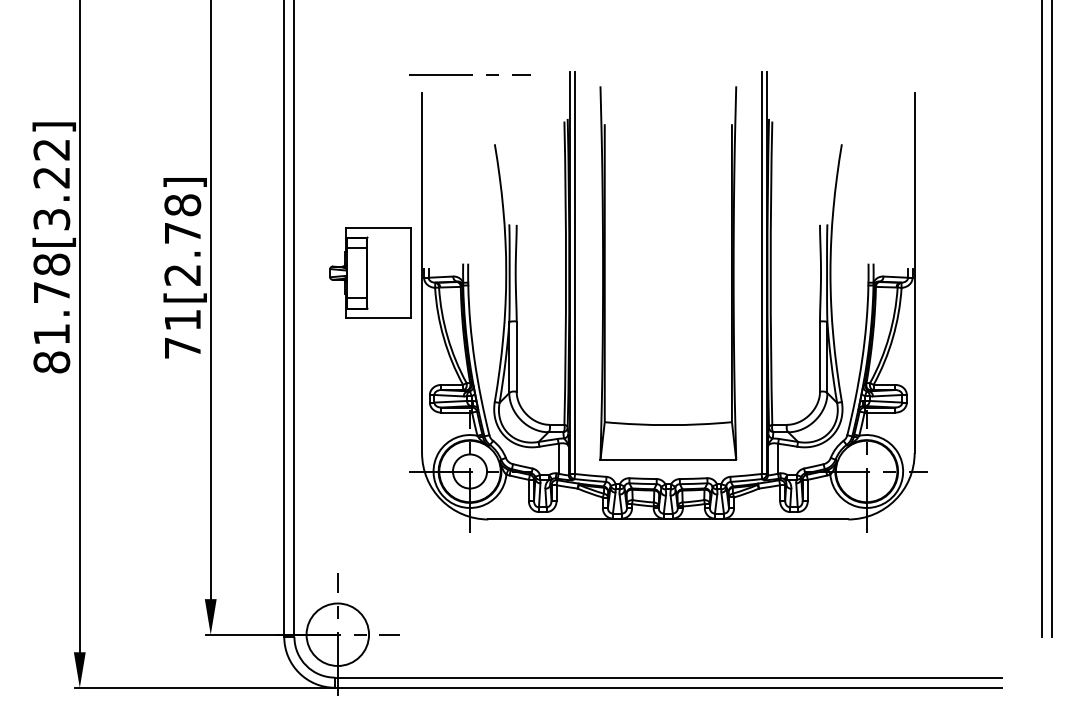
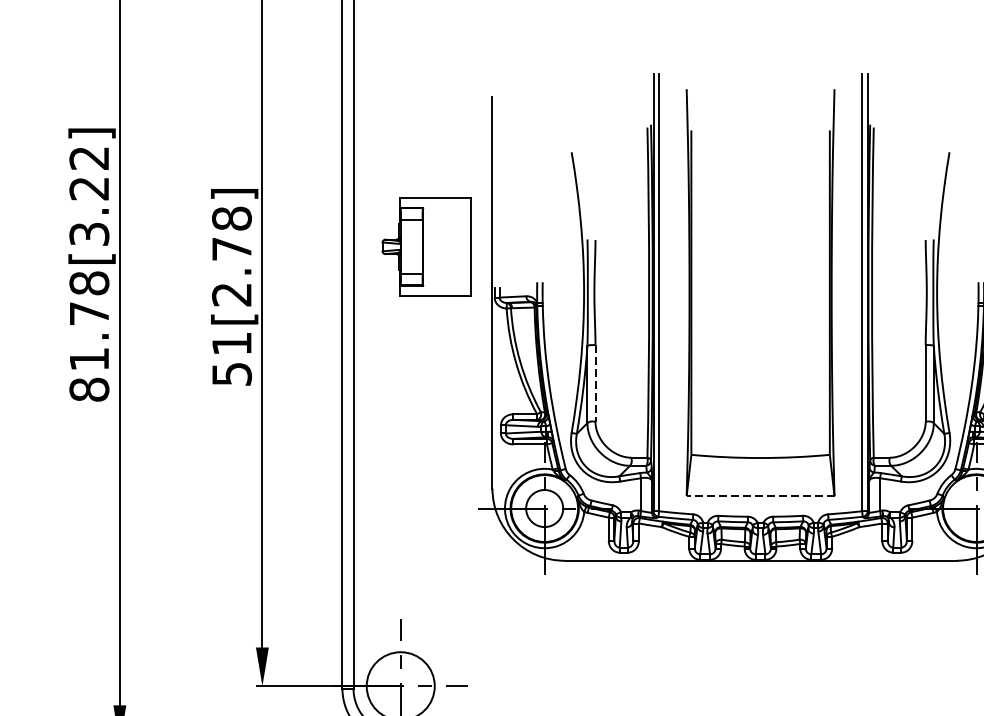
line: (469, 74) -> (544, 76), removed
part: (370, 272) -> (426, 246), moved
text: (183, 348) -> (232, 374), 71[2.78] -> 51[2.78]
line: (516, 357) -> (595, 384), solid -> dashed
line: (668, 460) -> (760, 496), solid -> dashed

